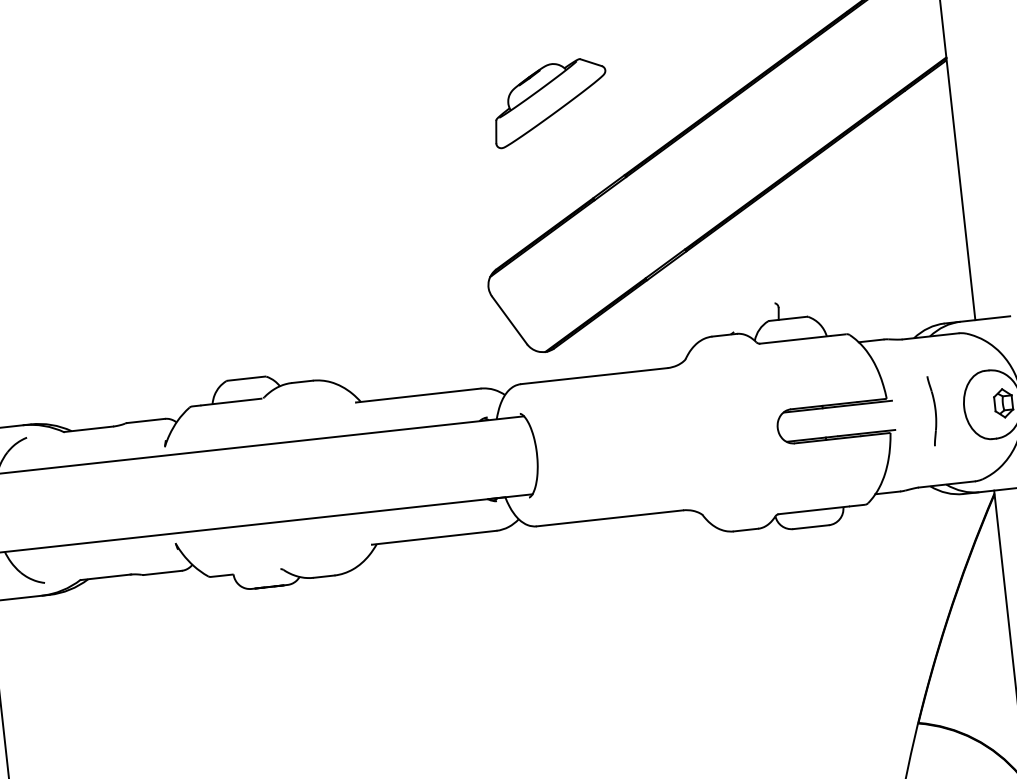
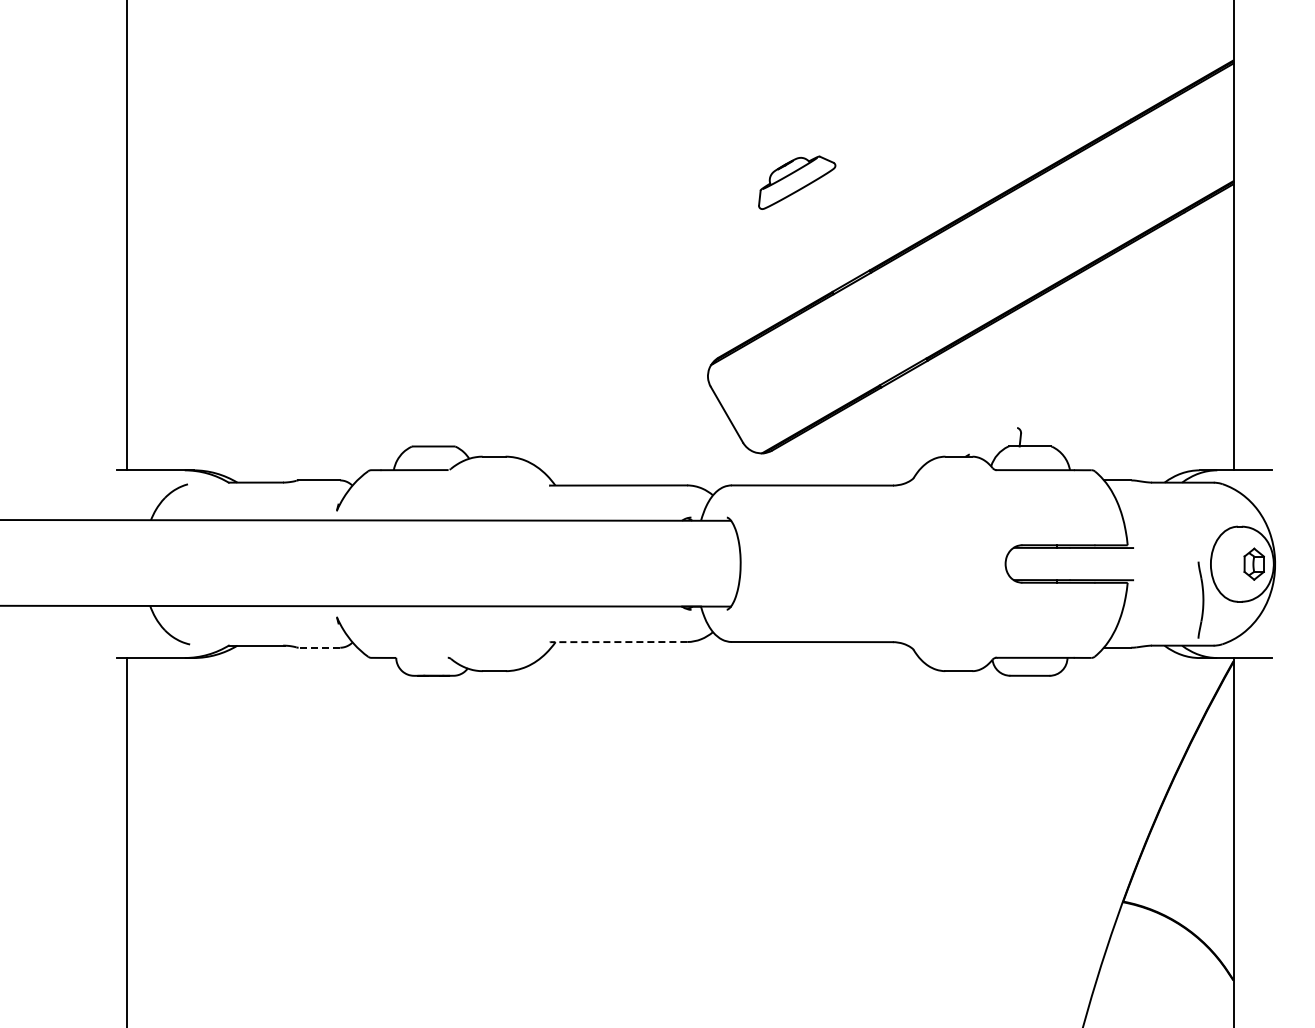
part: (549, 102) -> (796, 182), size x0.6
part: (932, 410) -> (1200, 599), moved
line: (433, 538) -> (618, 642), solid -> dashed
line: (162, 572) -> (319, 647), solid -> dashed

